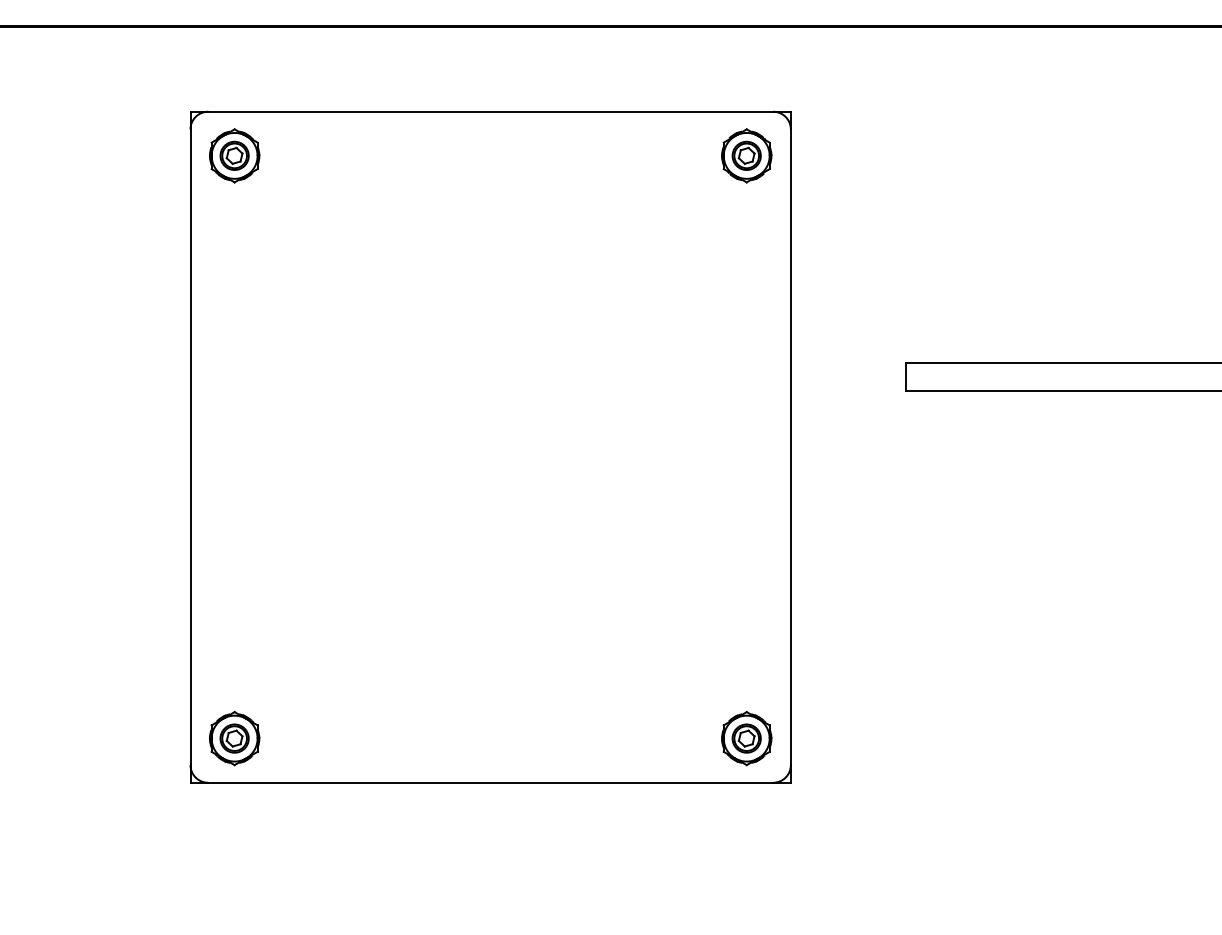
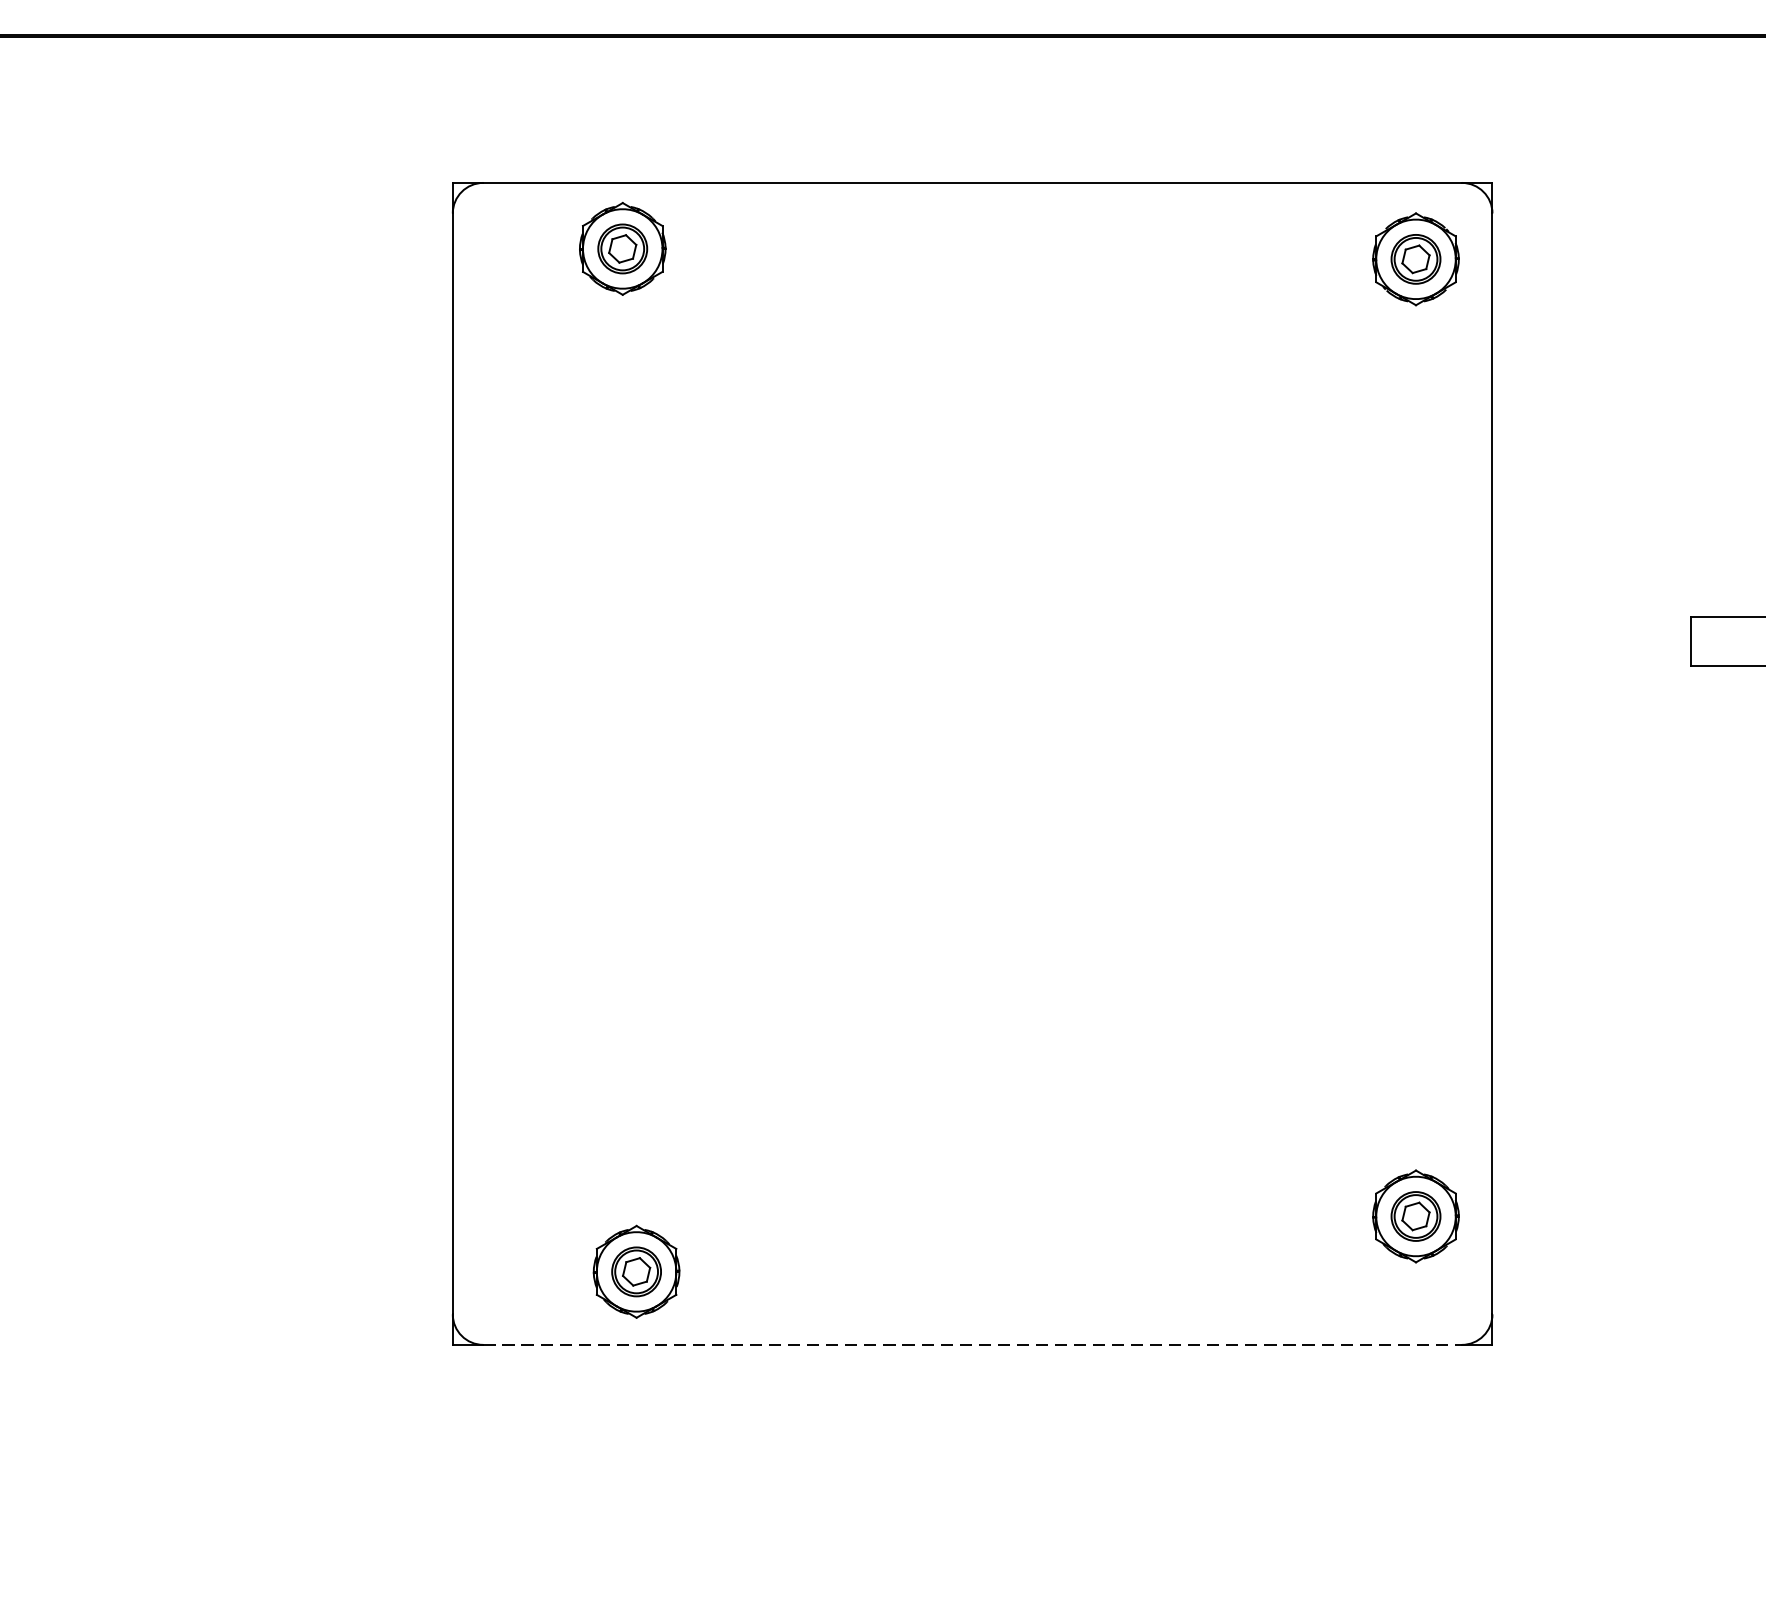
part: (234, 155) -> (622, 248), moved
part: (234, 738) -> (636, 1271), moved
part: (746, 738) -> (1415, 1216), moved
line: (490, 782) -> (972, 1344), solid -> dashed

